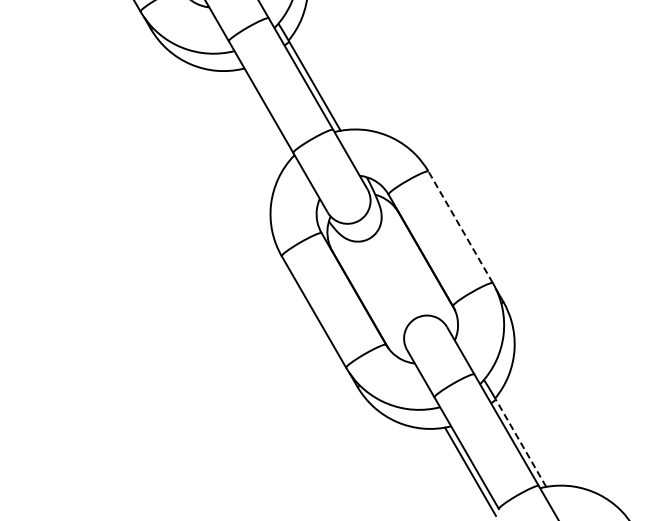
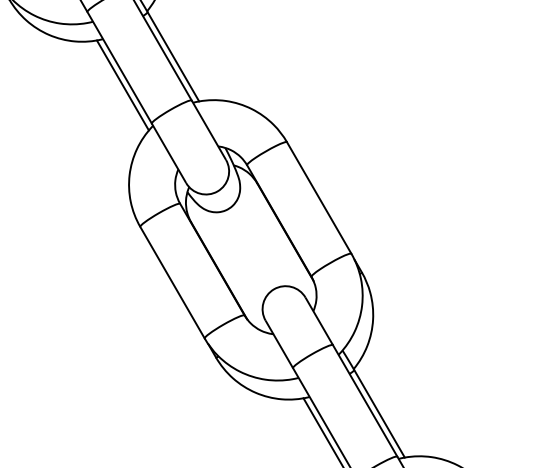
line: (264, 114) -> (123, 85), added
line: (460, 226) -> (319, 197), dashed -> solid
line: (520, 442) -> (379, 413), dashed -> solid

